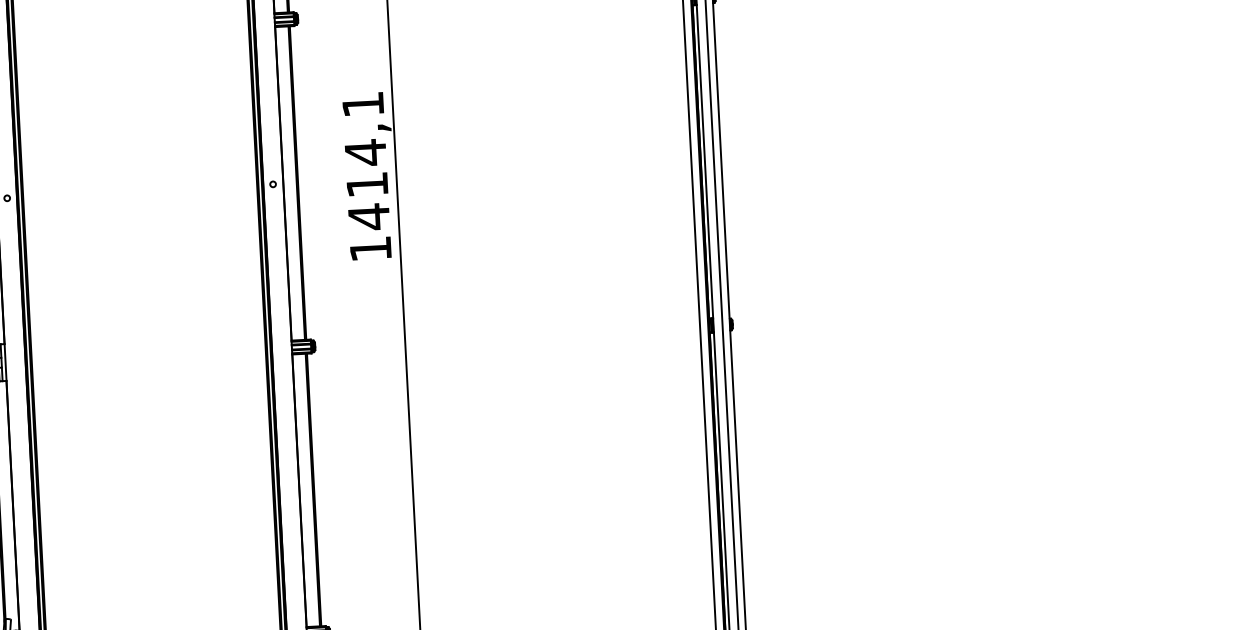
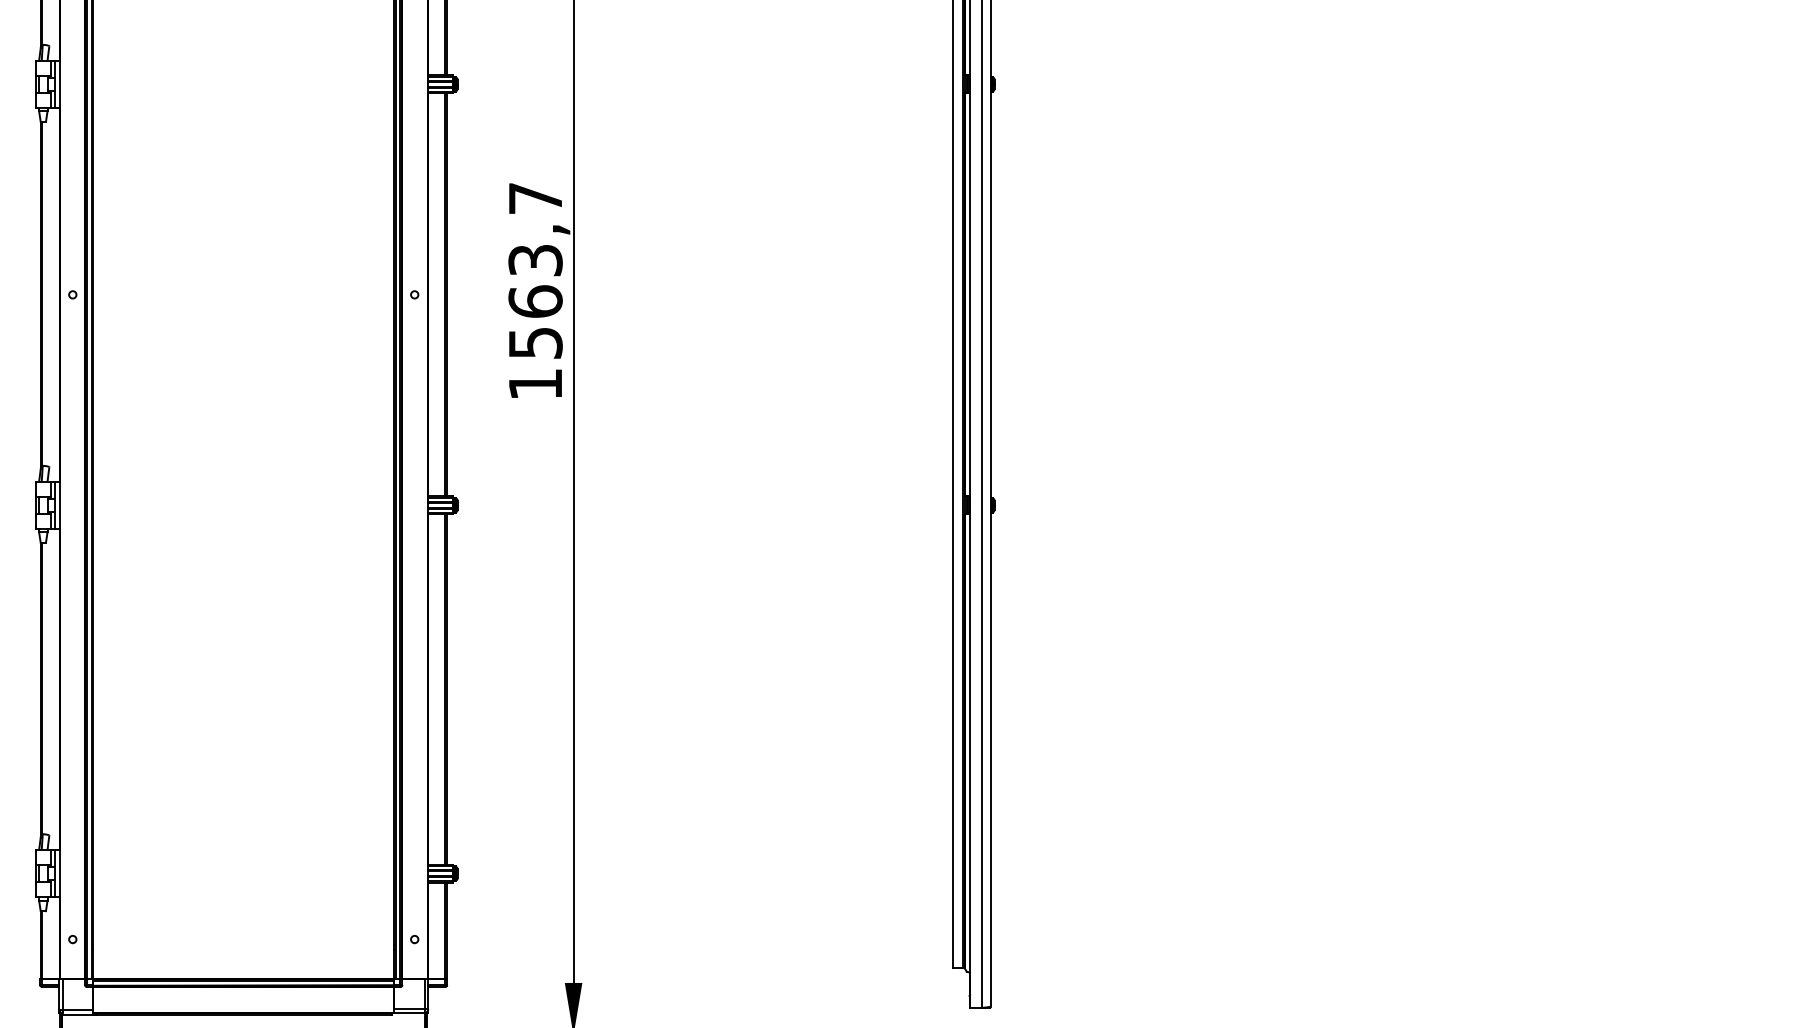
text: (366, 161) -> (535, 271), 1414,1 -> 1563,7

